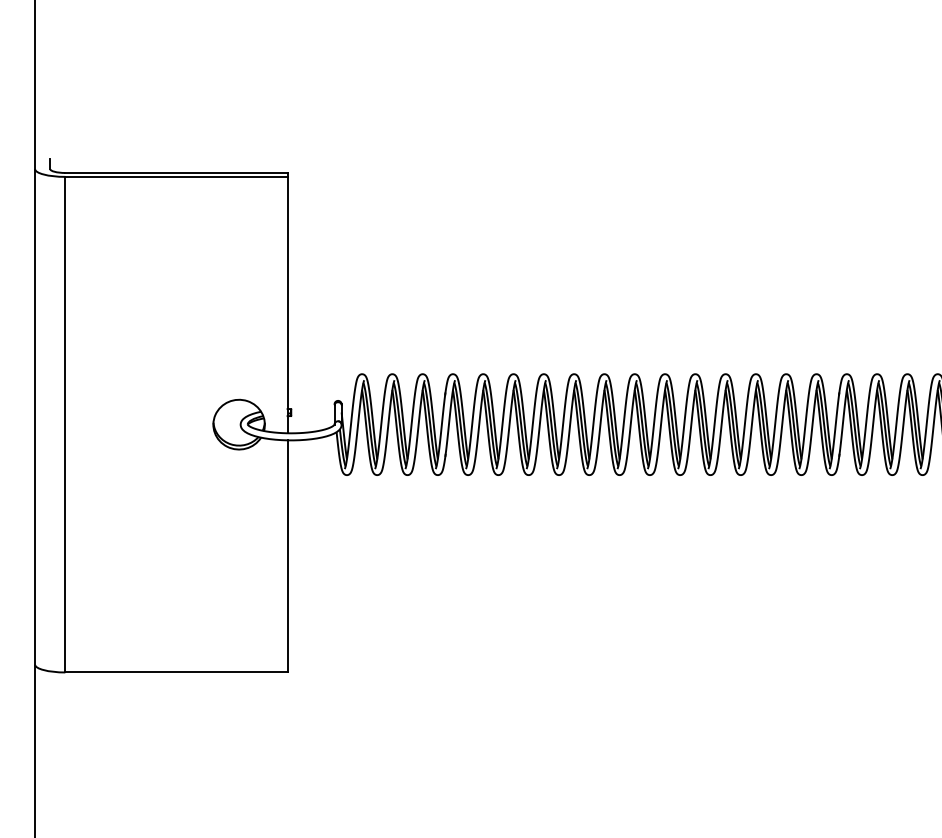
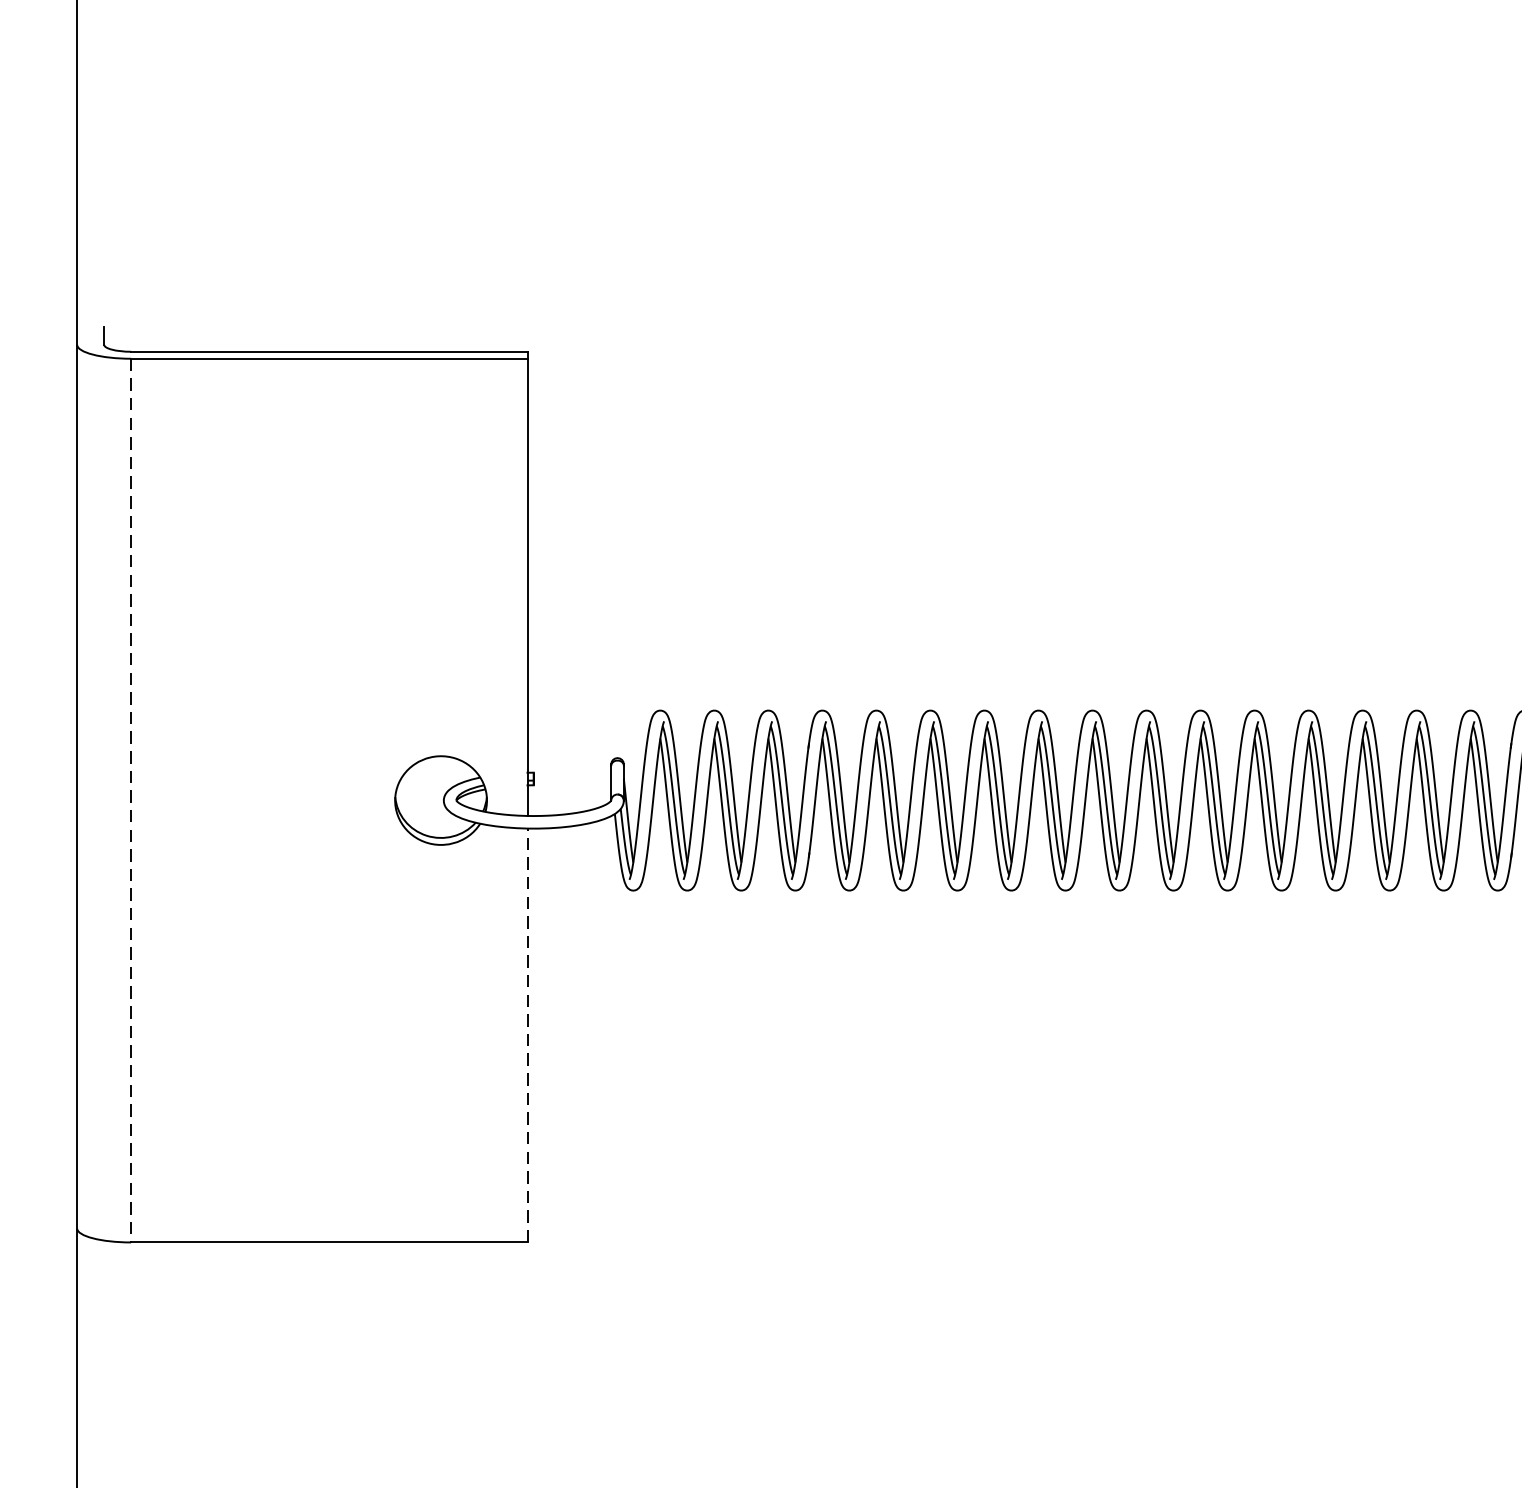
line: (65, 424) -> (131, 800), solid -> dashed
line: (287, 555) -> (527, 1033), solid -> dashed

